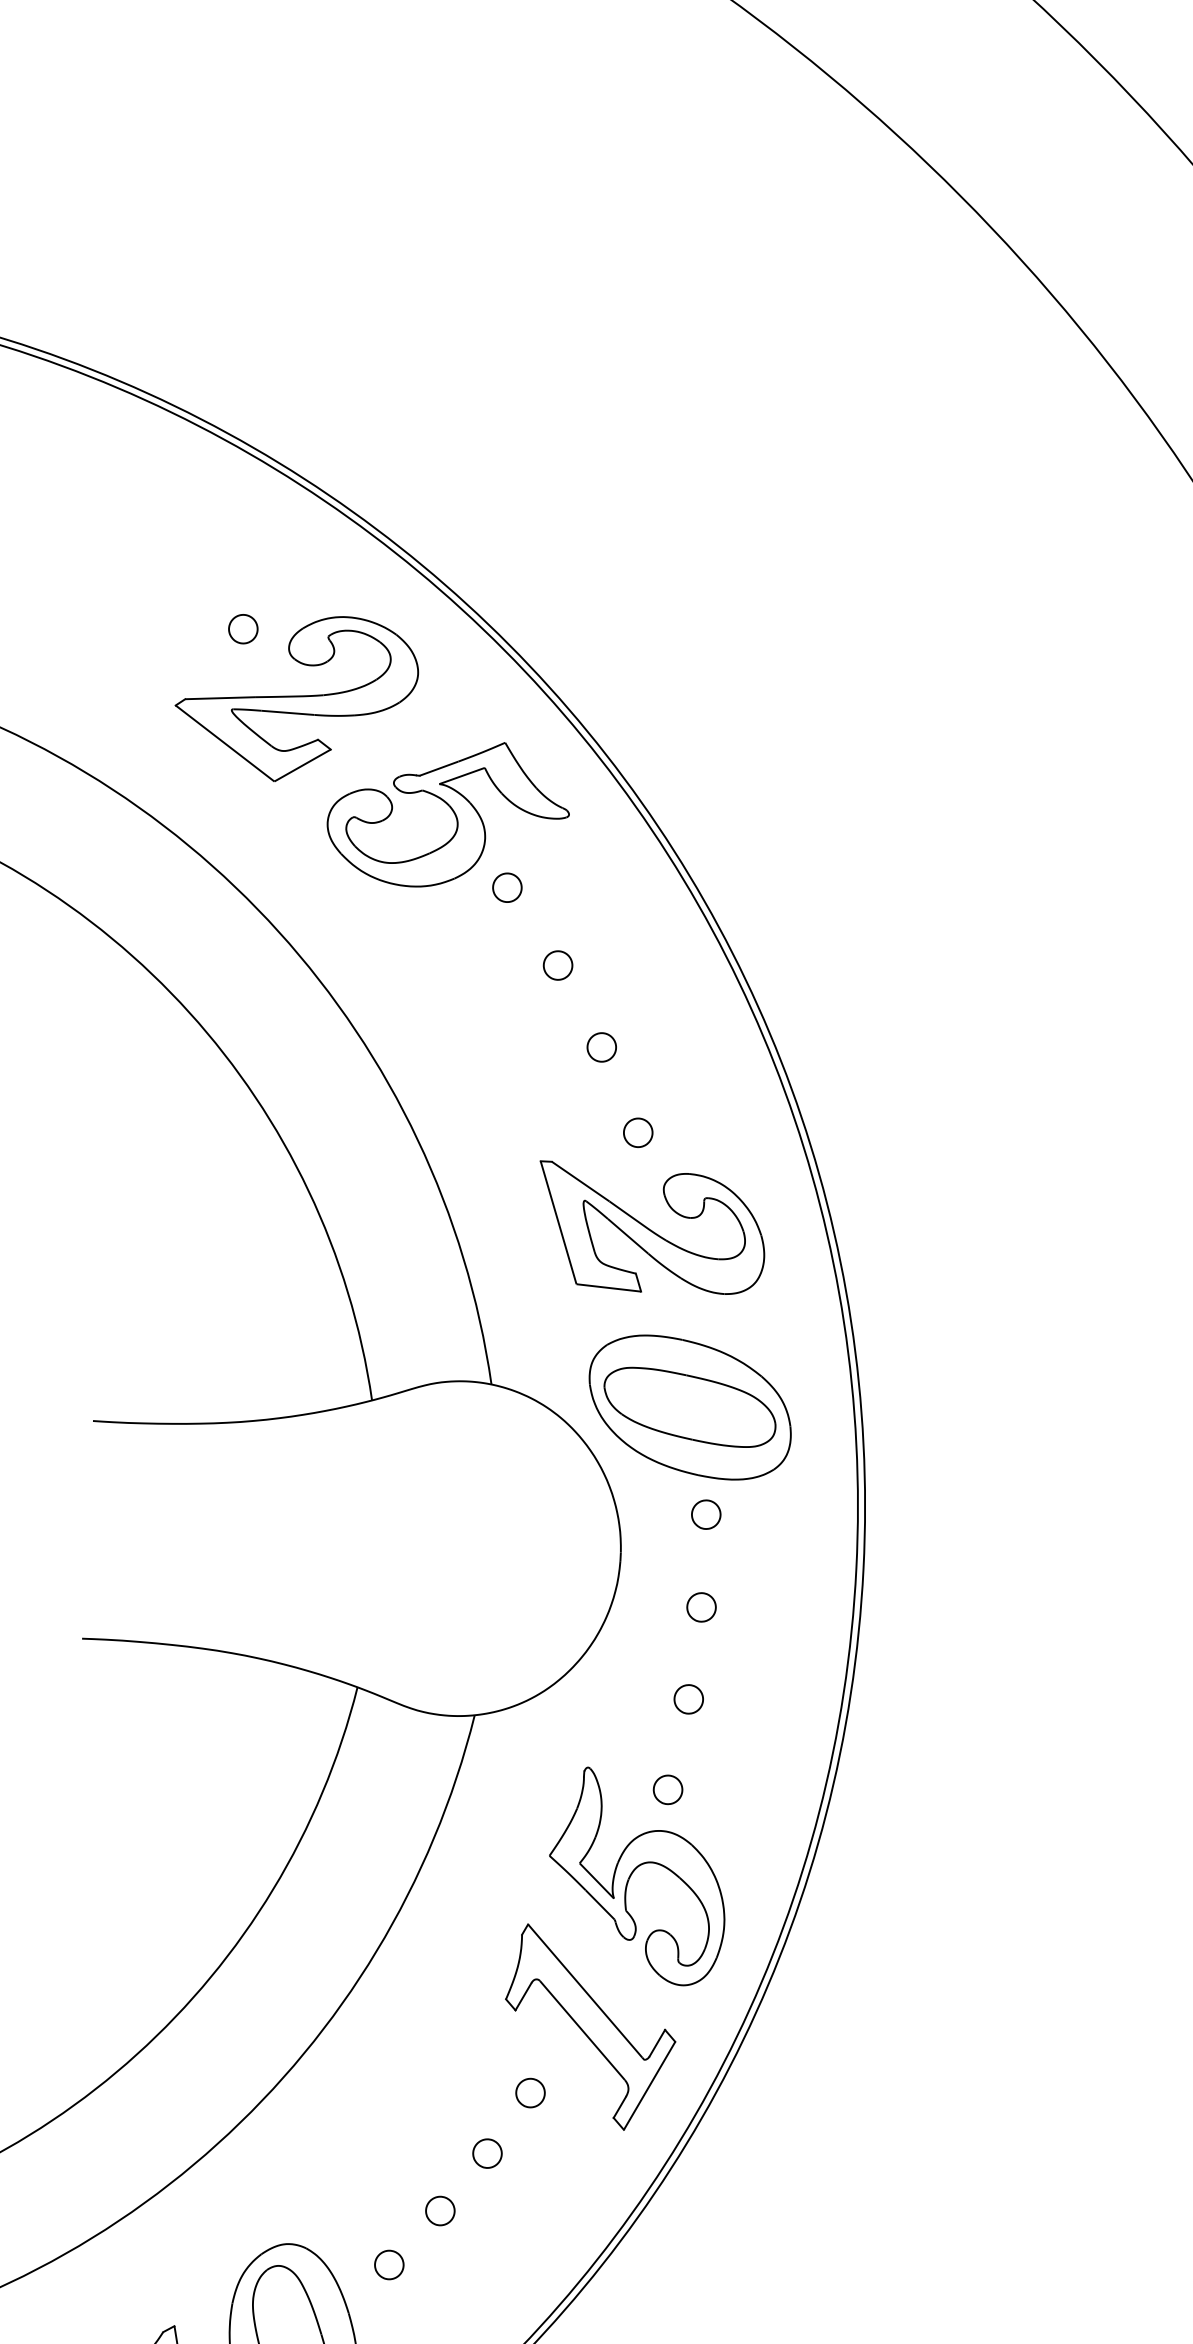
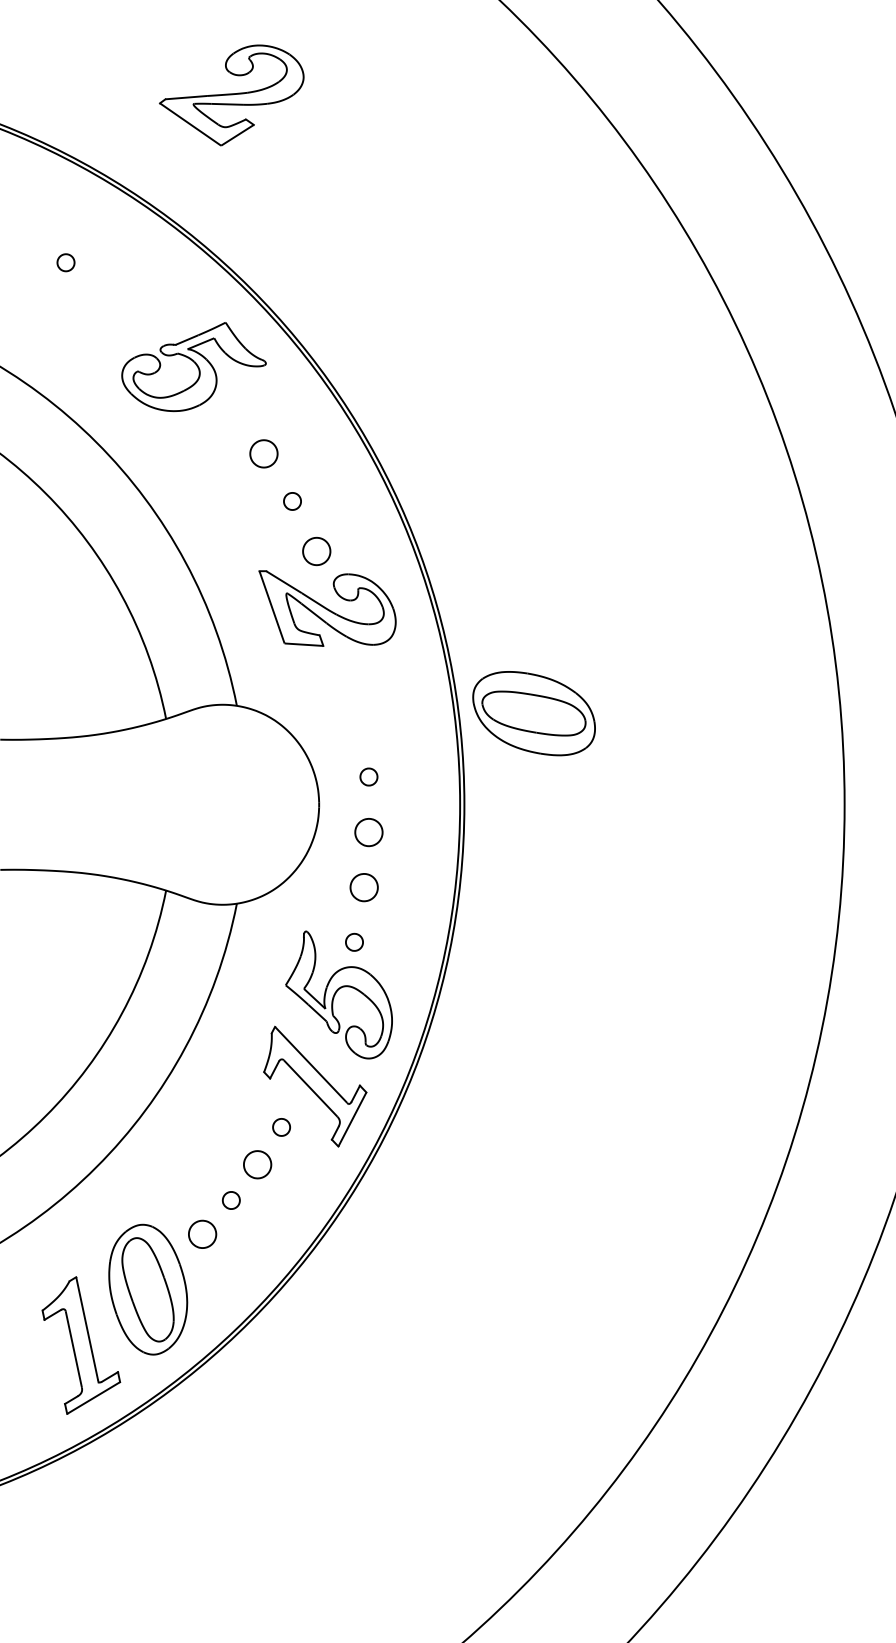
part: (295, 698) -> (231, 95), moved
part: (507, 886) -> (231, 408), removed
part: (557, 964) -> (263, 453), size x1.6
part: (637, 1131) -> (316, 550), size x1.6
part: (689, 1407) -> (533, 713), moved
part: (700, 1607) -> (368, 832), size x1.6
part: (687, 1698) -> (363, 887), size x1.6
part: (487, 2153) -> (257, 1164), size x1.6
part: (389, 2263) -> (202, 1233), size x1.6

